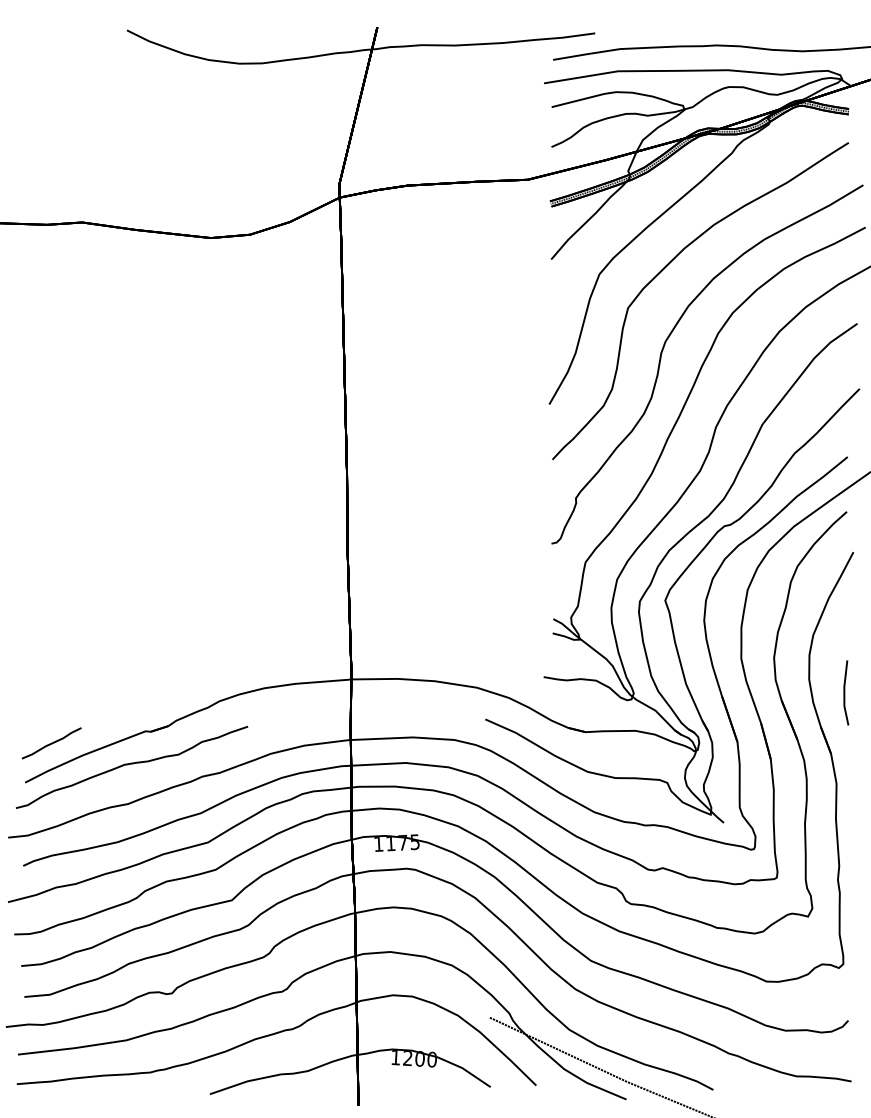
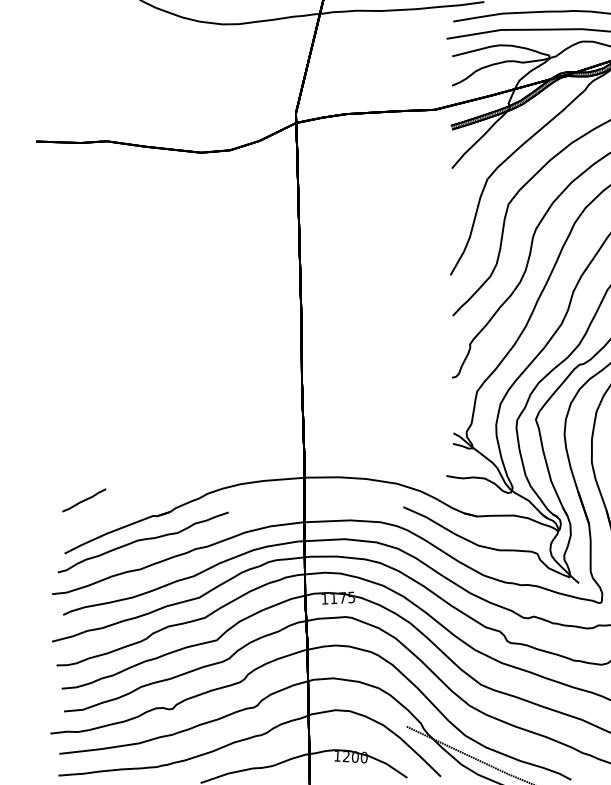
part: (51, 743) -> (84, 500), moved

